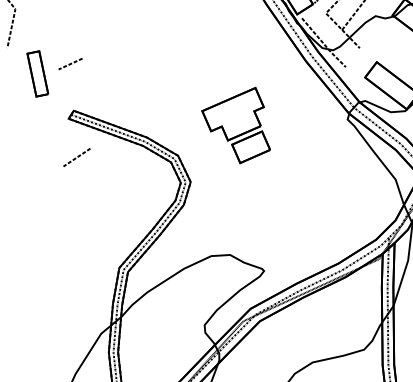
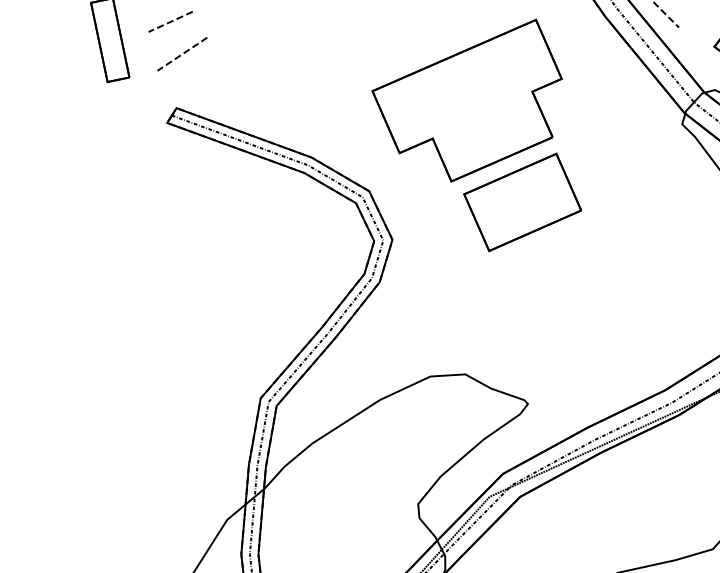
part: (235, 125) -> (475, 135), size x1.67
line: (75, 157) -> (179, 54), moved

